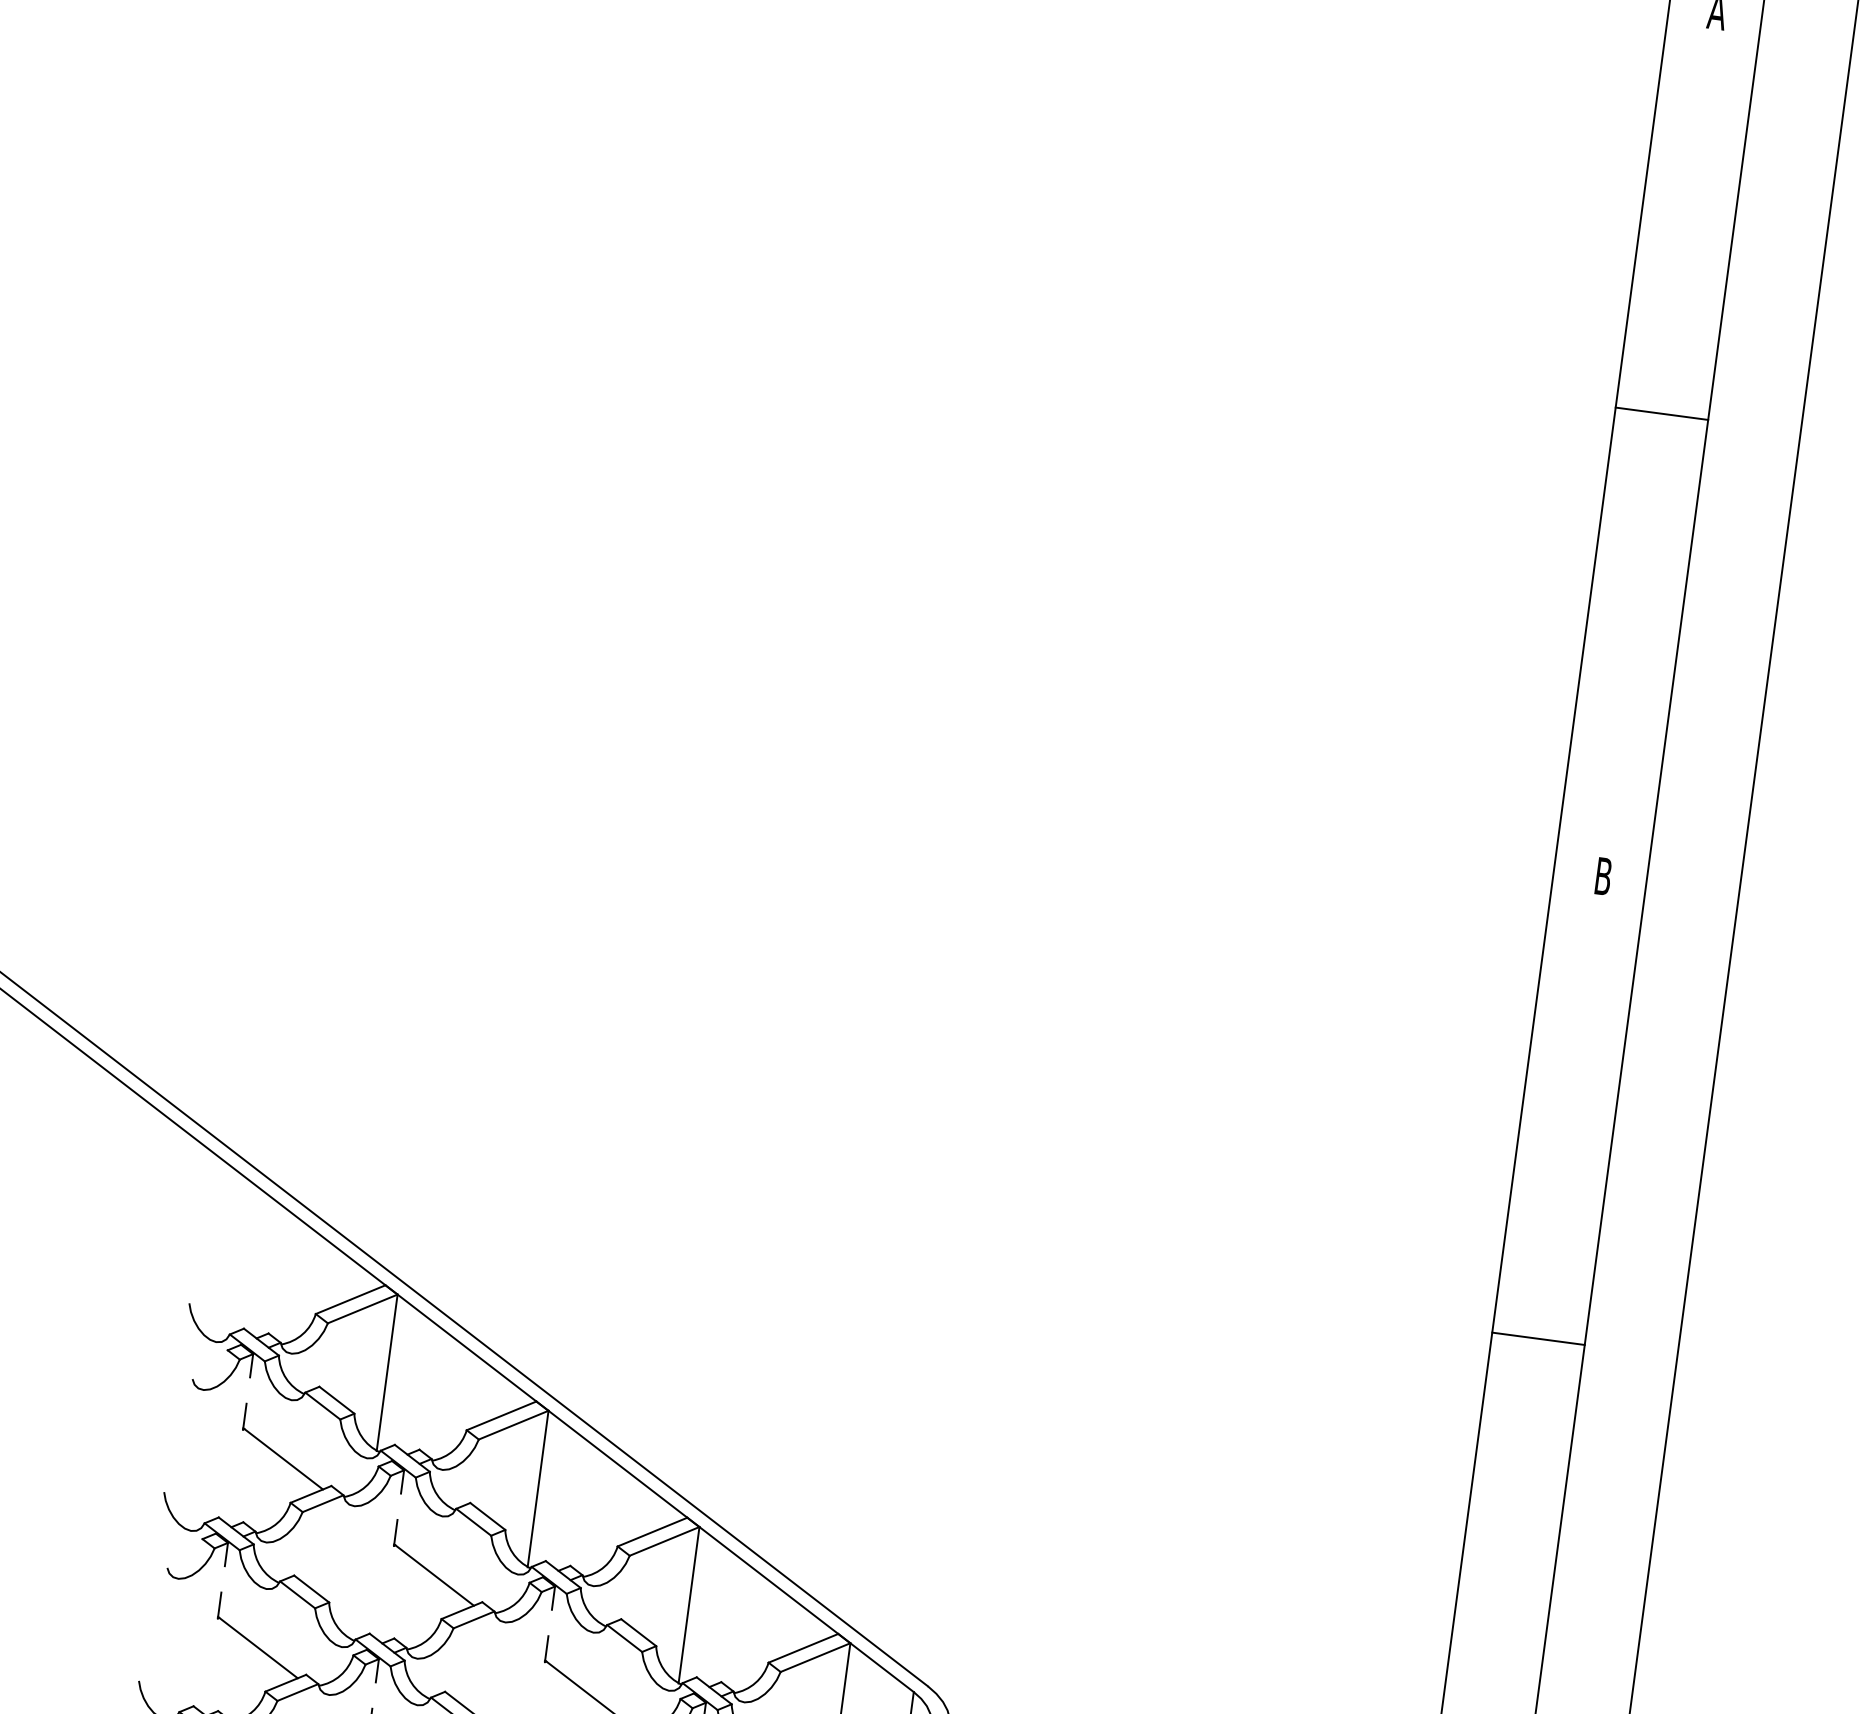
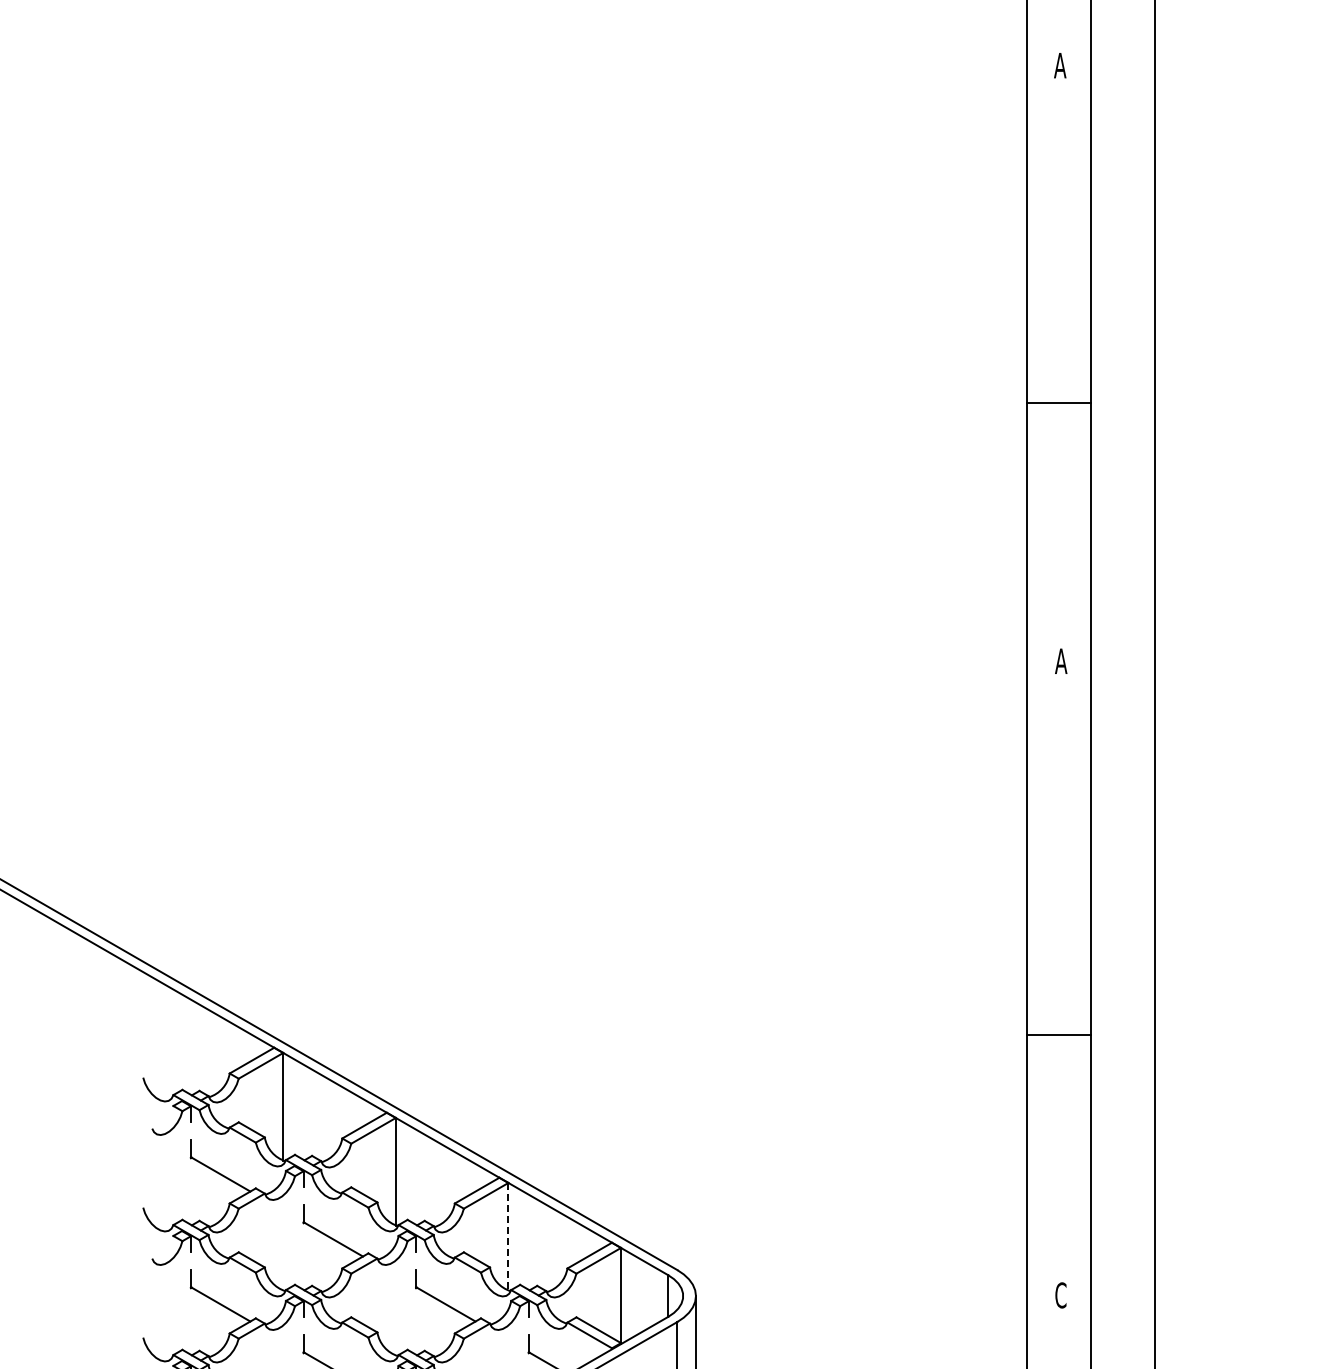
line: (1661, 414) -> (1058, 403), moved
text: (1604, 875) -> (1061, 660), B -> A
line: (1537, 1338) -> (1058, 1034), moved
line: (689, 1604) -> (508, 1236), solid -> dashed

